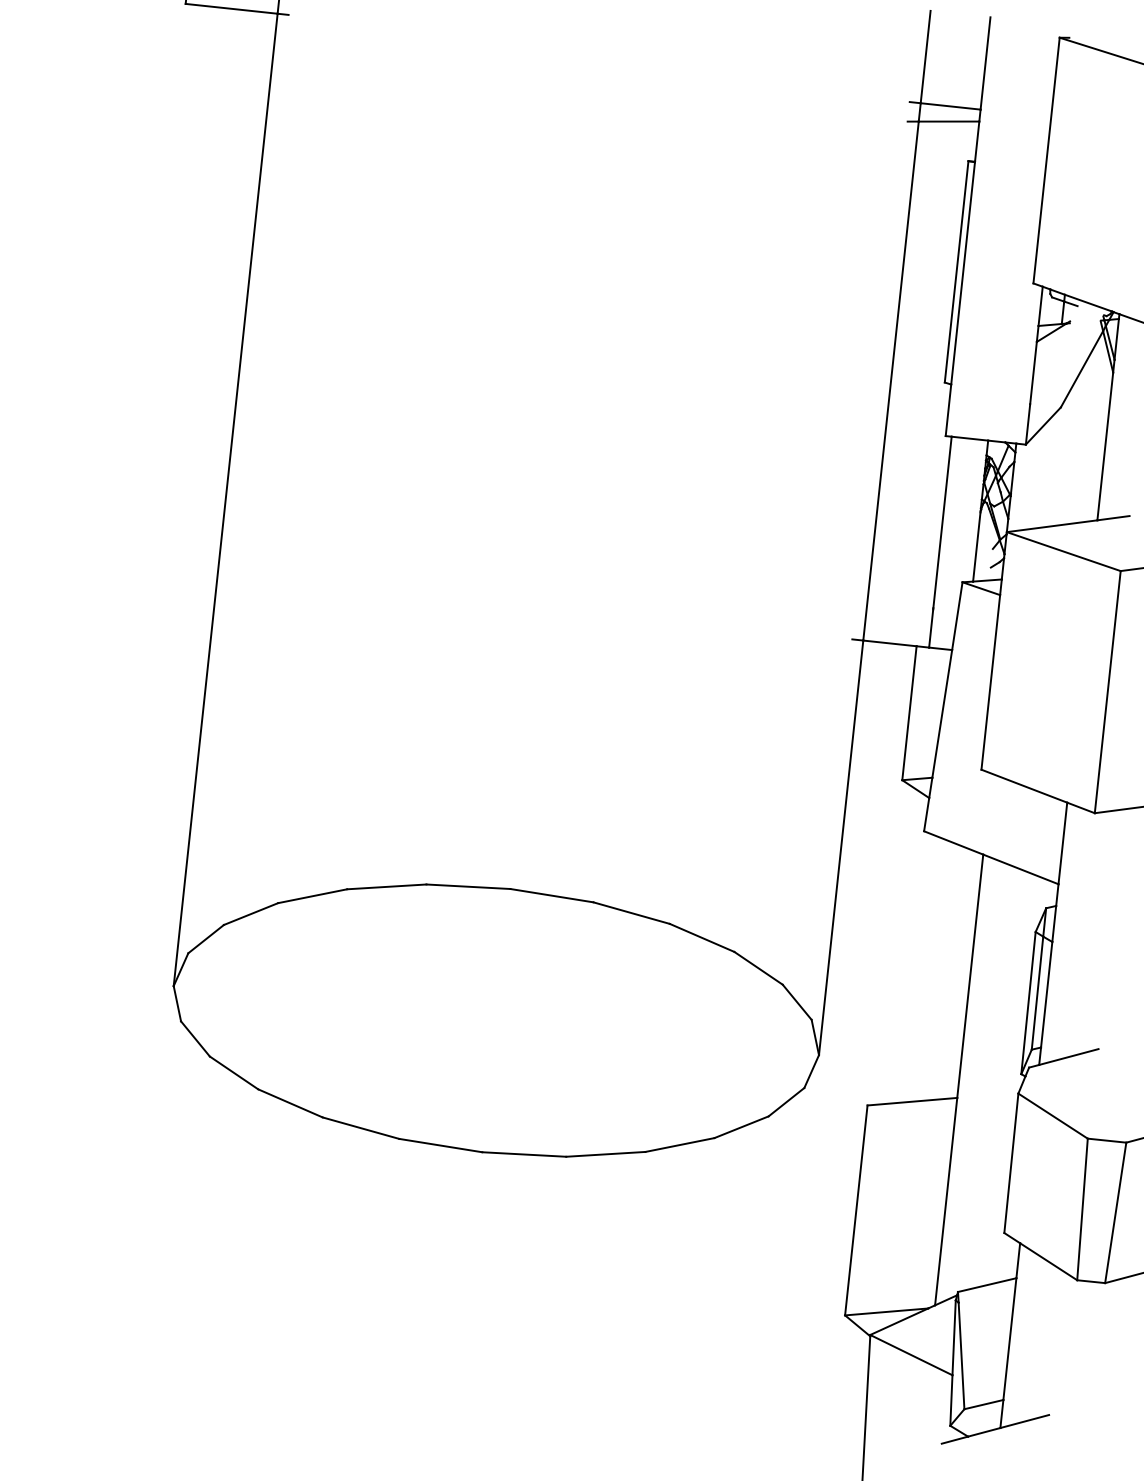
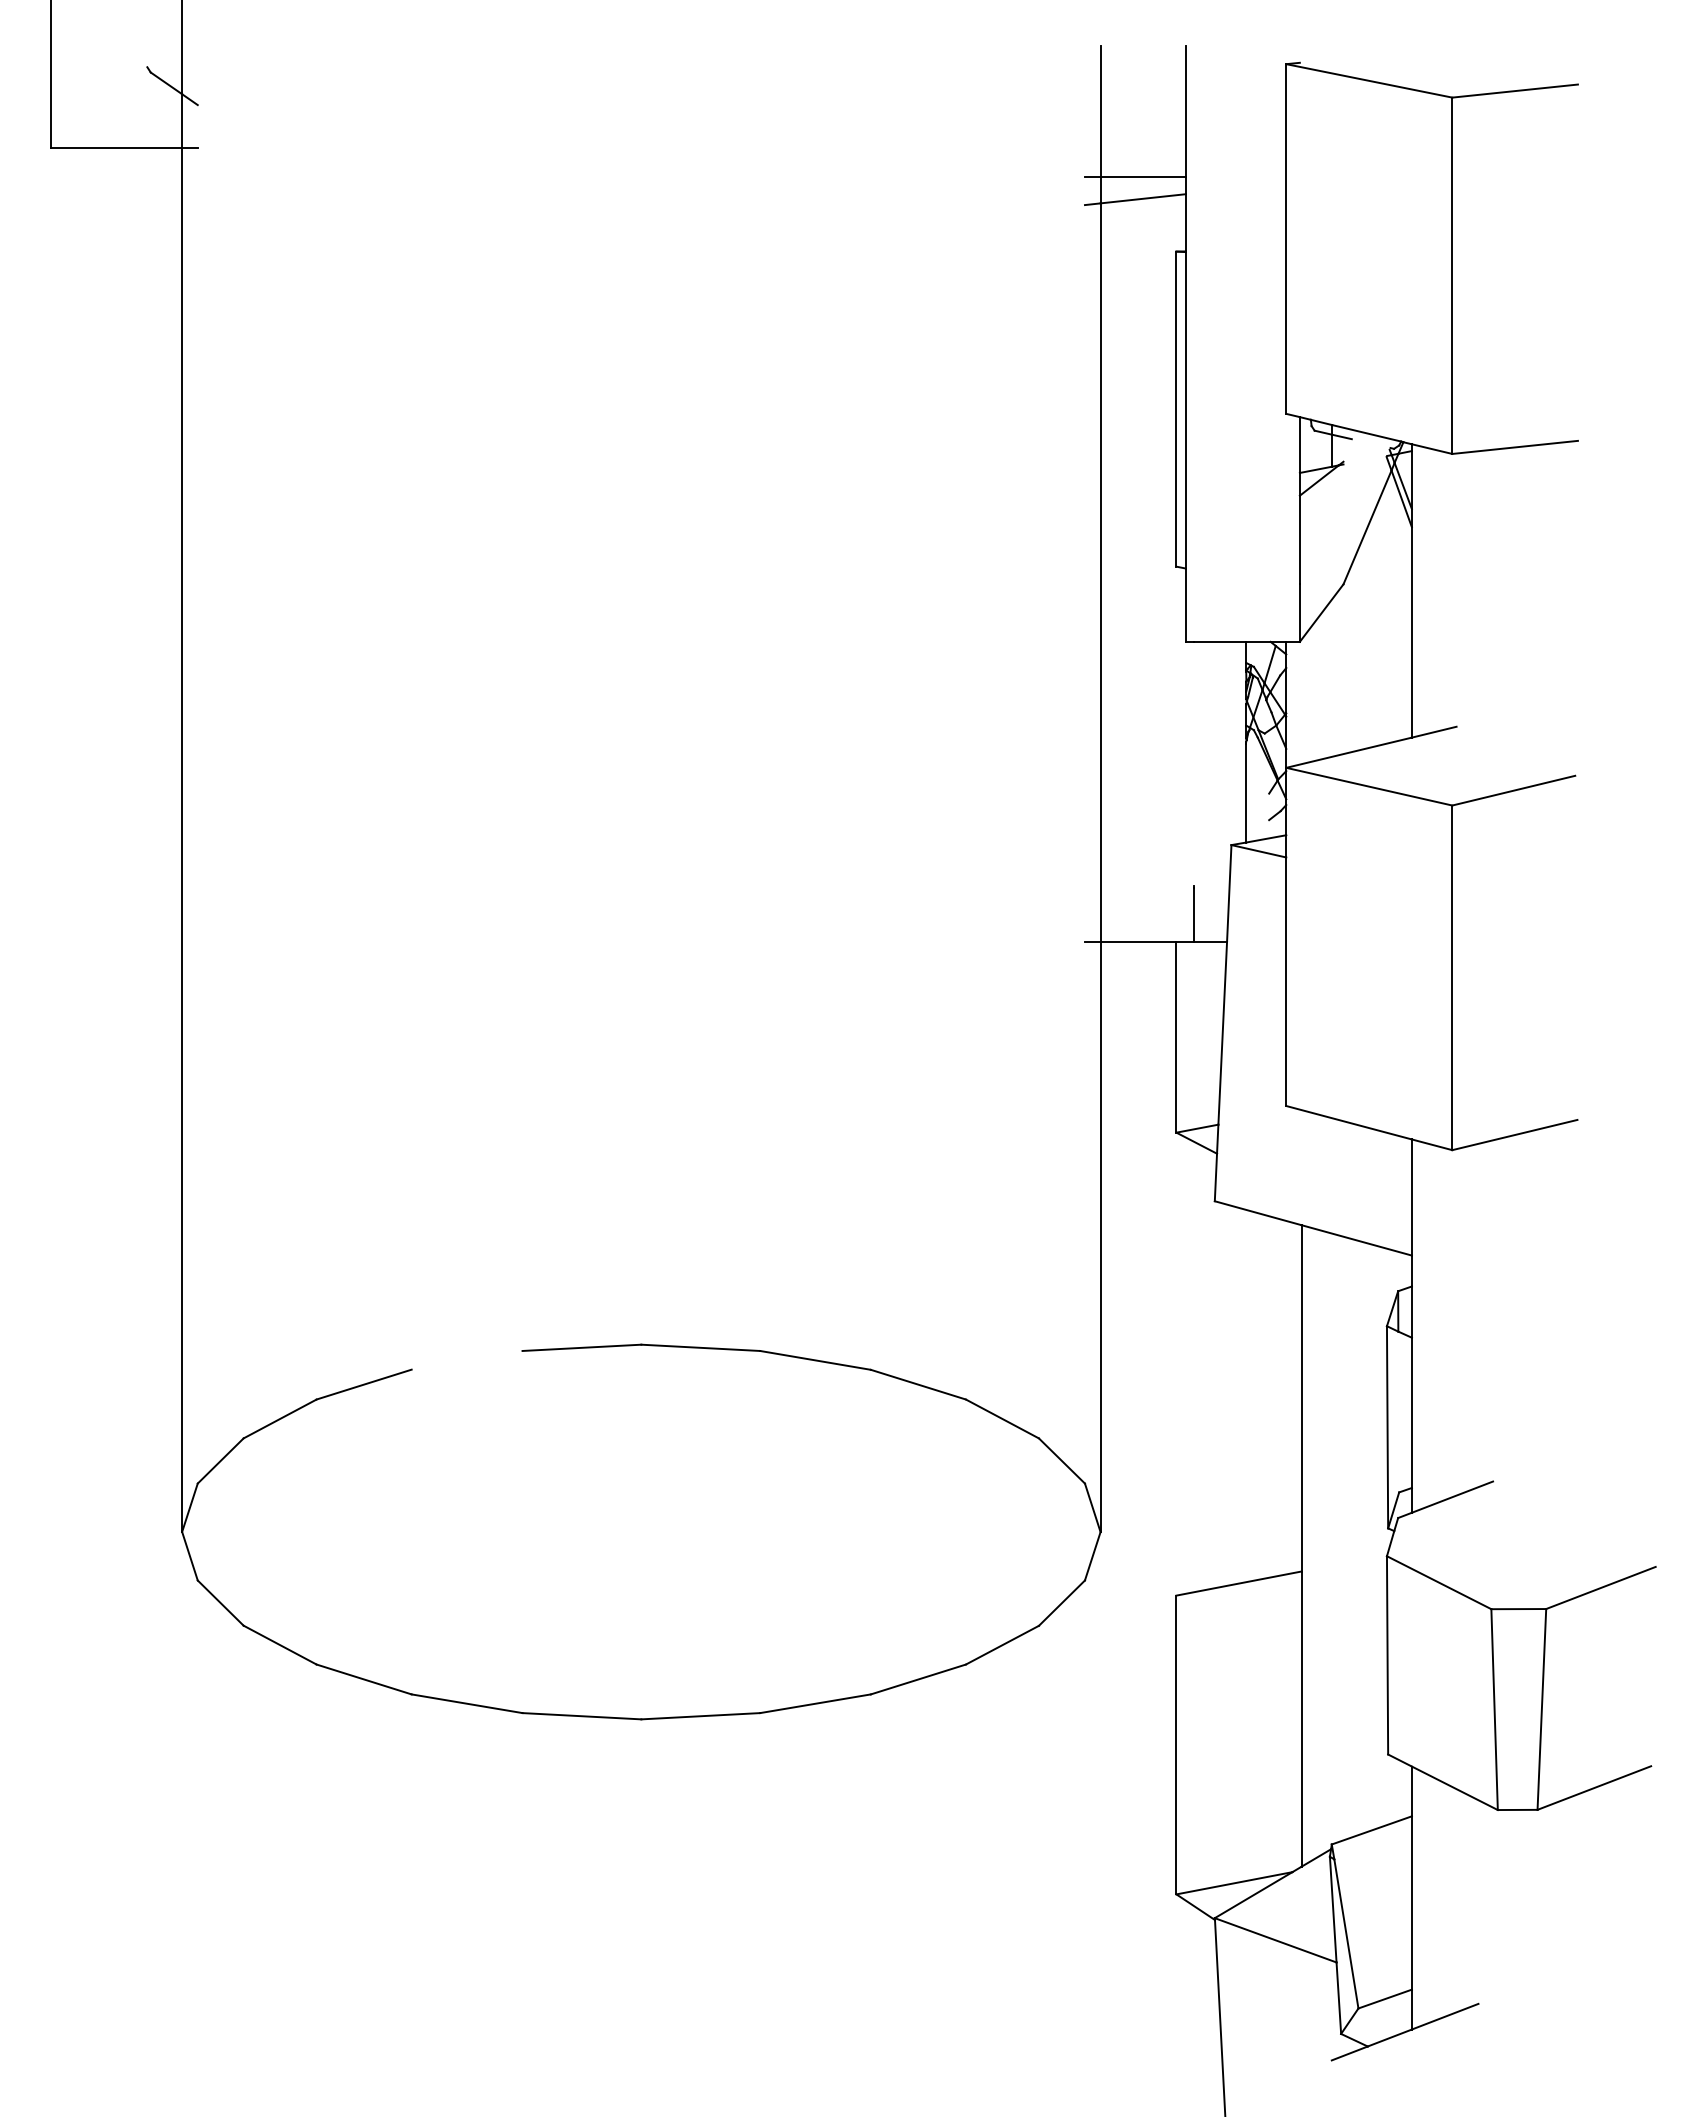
line: (942, 522) -> (1194, 763), removed
line: (386, 886) -> (466, 1359), removed
line: (1037, 992) -> (1398, 1411), removed

